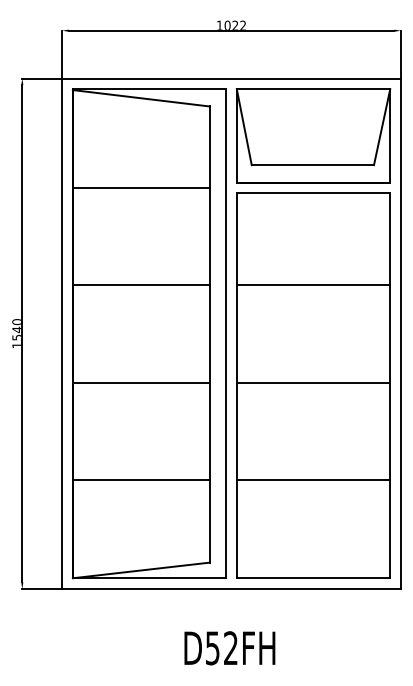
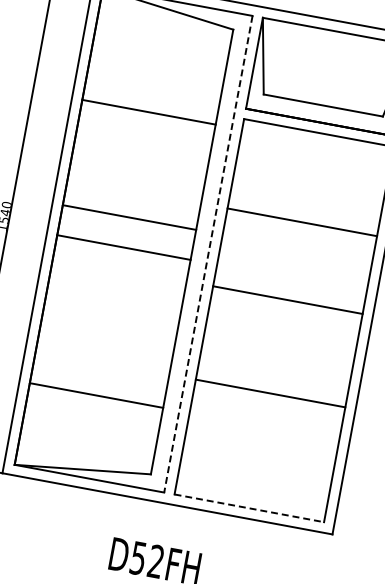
line: (140, 187) -> (148, 111), moved
line: (140, 284) -> (128, 217), moved
line: (226, 334) -> (208, 254), solid -> dashed
line: (140, 382) -> (123, 247), moved
line: (313, 382) -> (287, 299), moved
line: (140, 480) -> (95, 395), moved
line: (313, 480) -> (270, 393), moved
line: (313, 578) -> (249, 508), solid -> dashed

